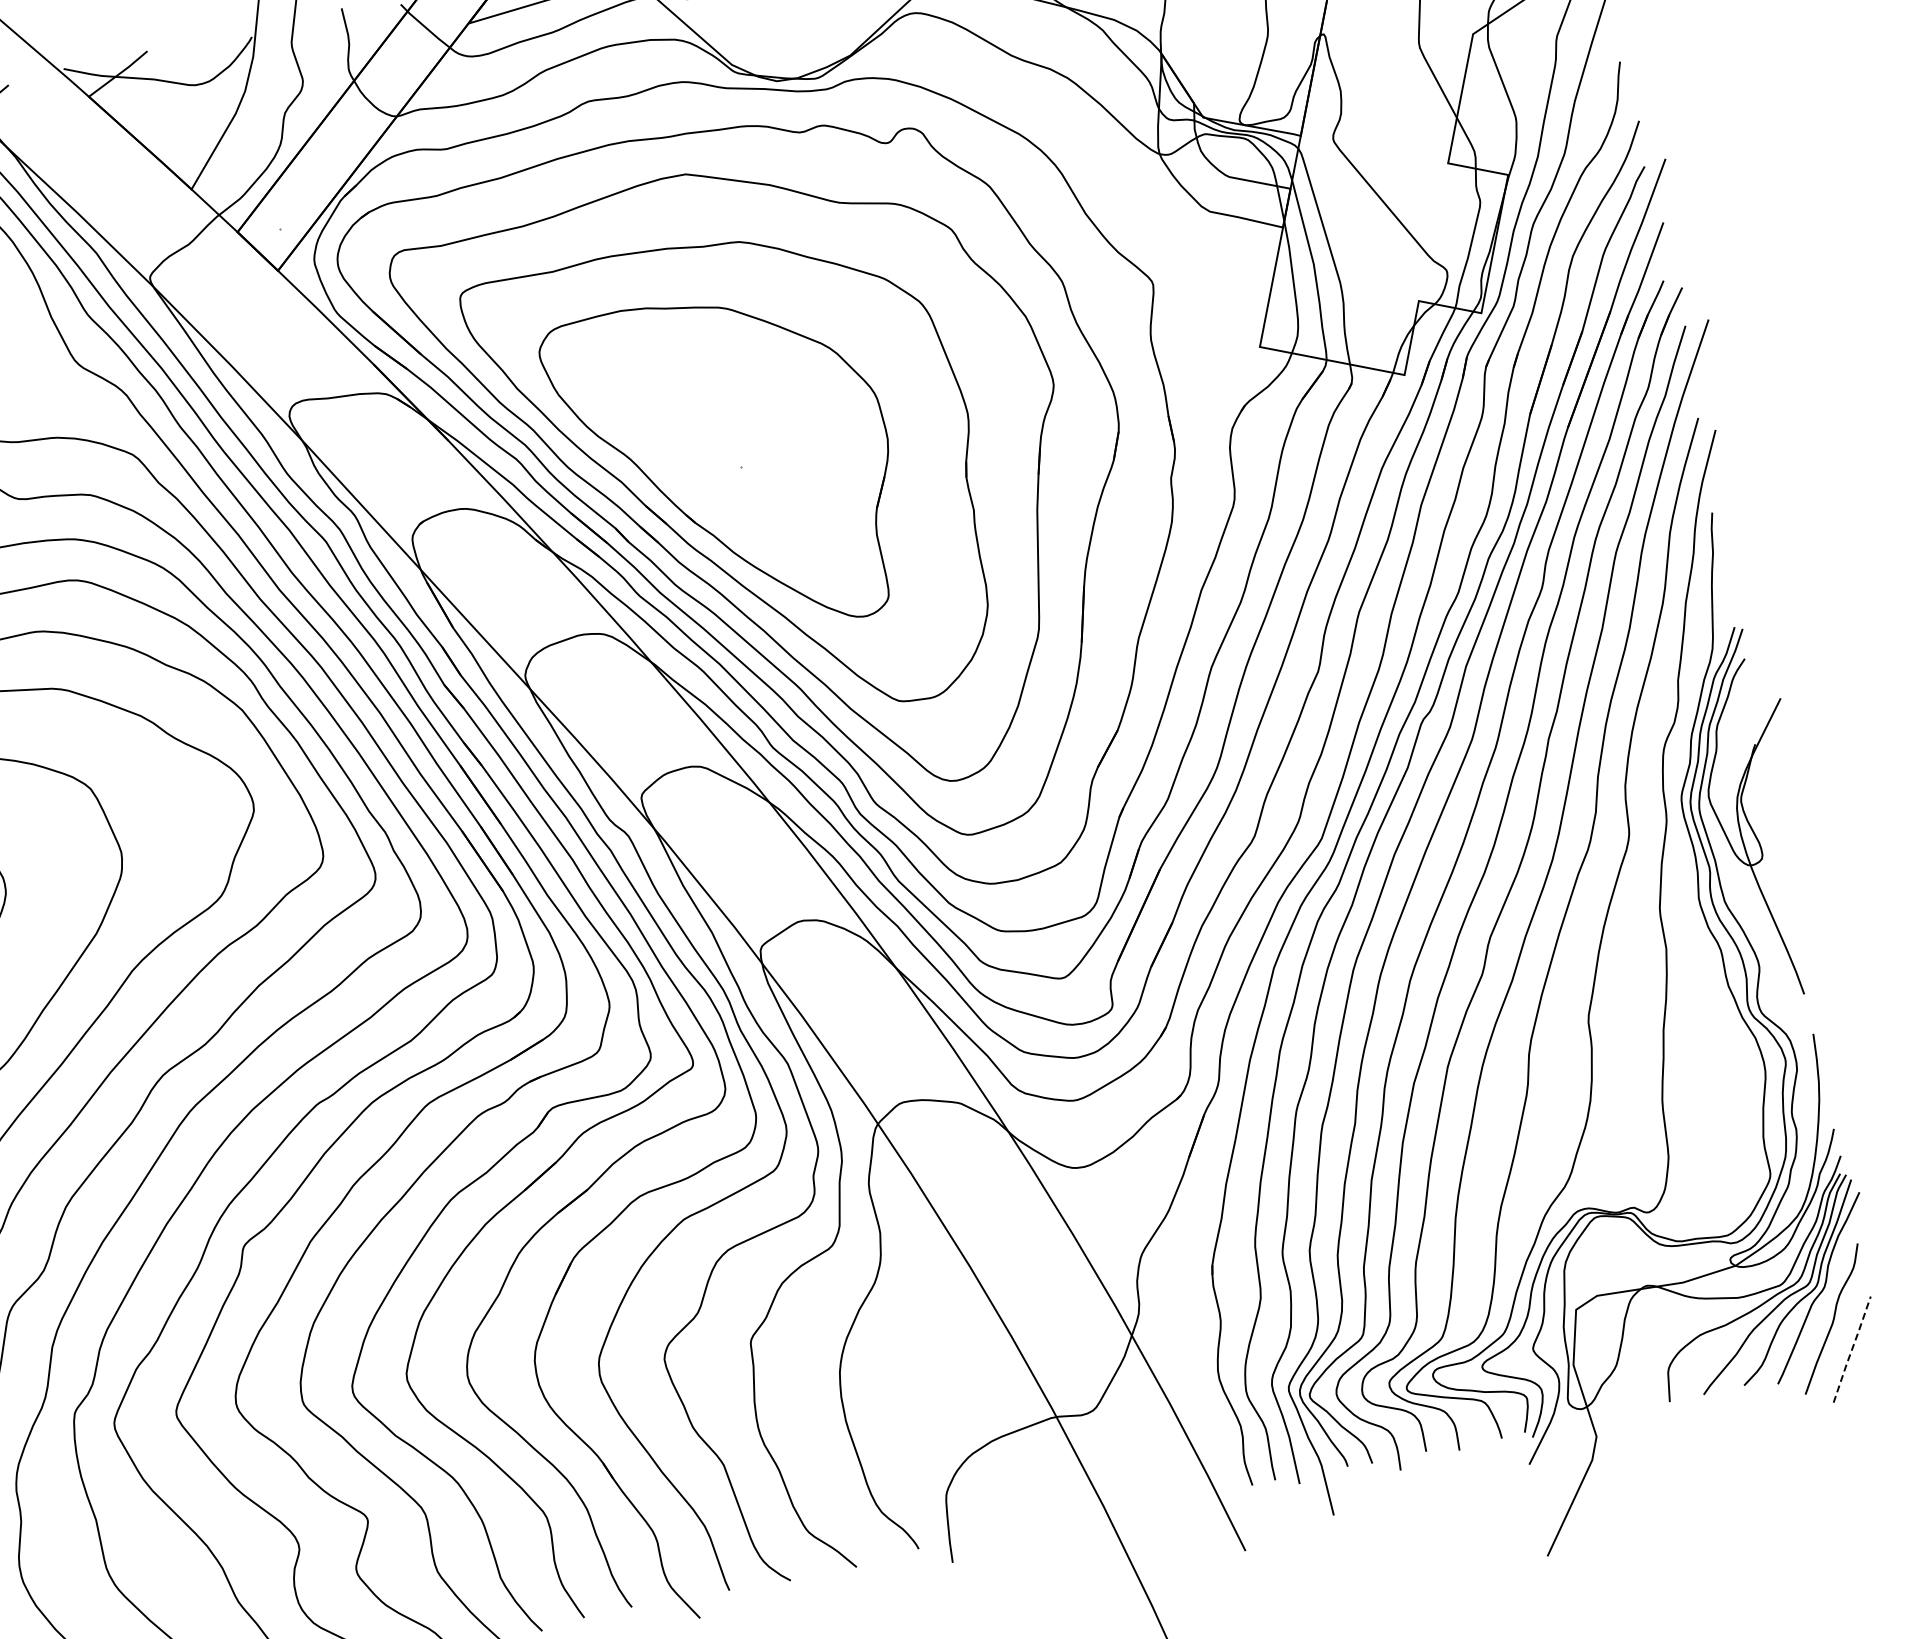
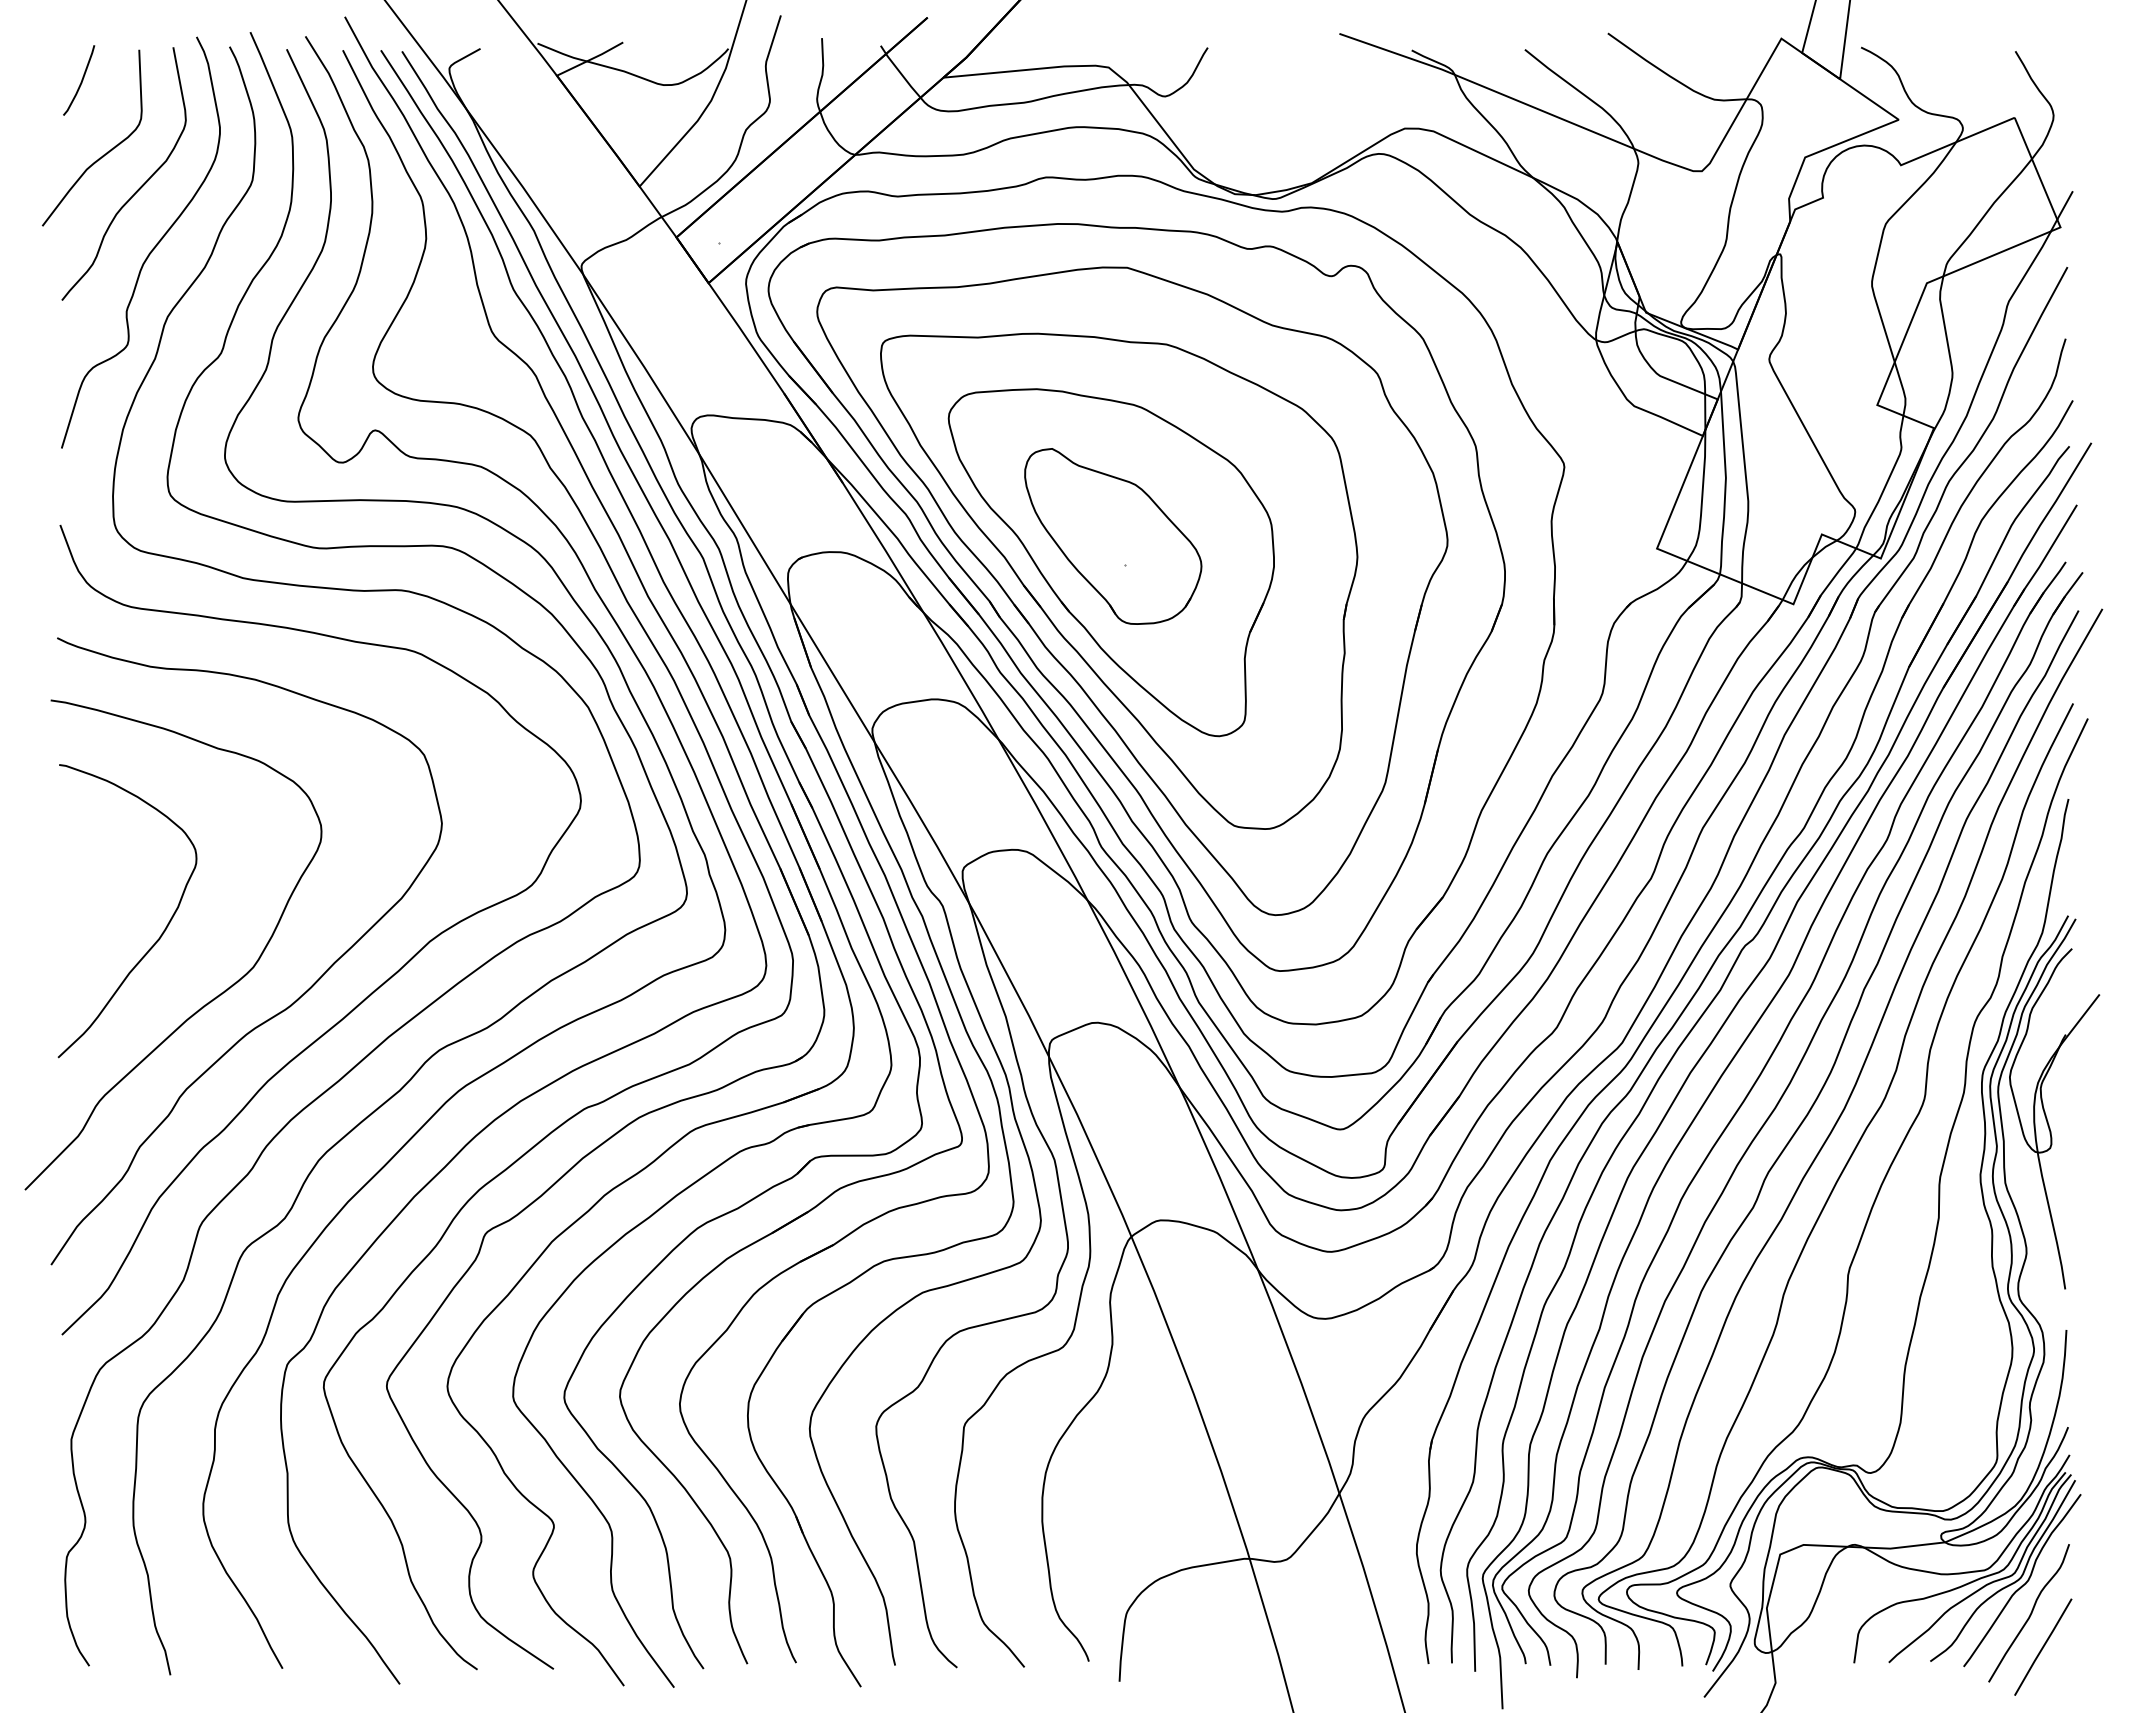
part: (724, 440) -> (1113, 536), added
line: (1852, 1348) -> (2043, 1646), dashed -> solid

